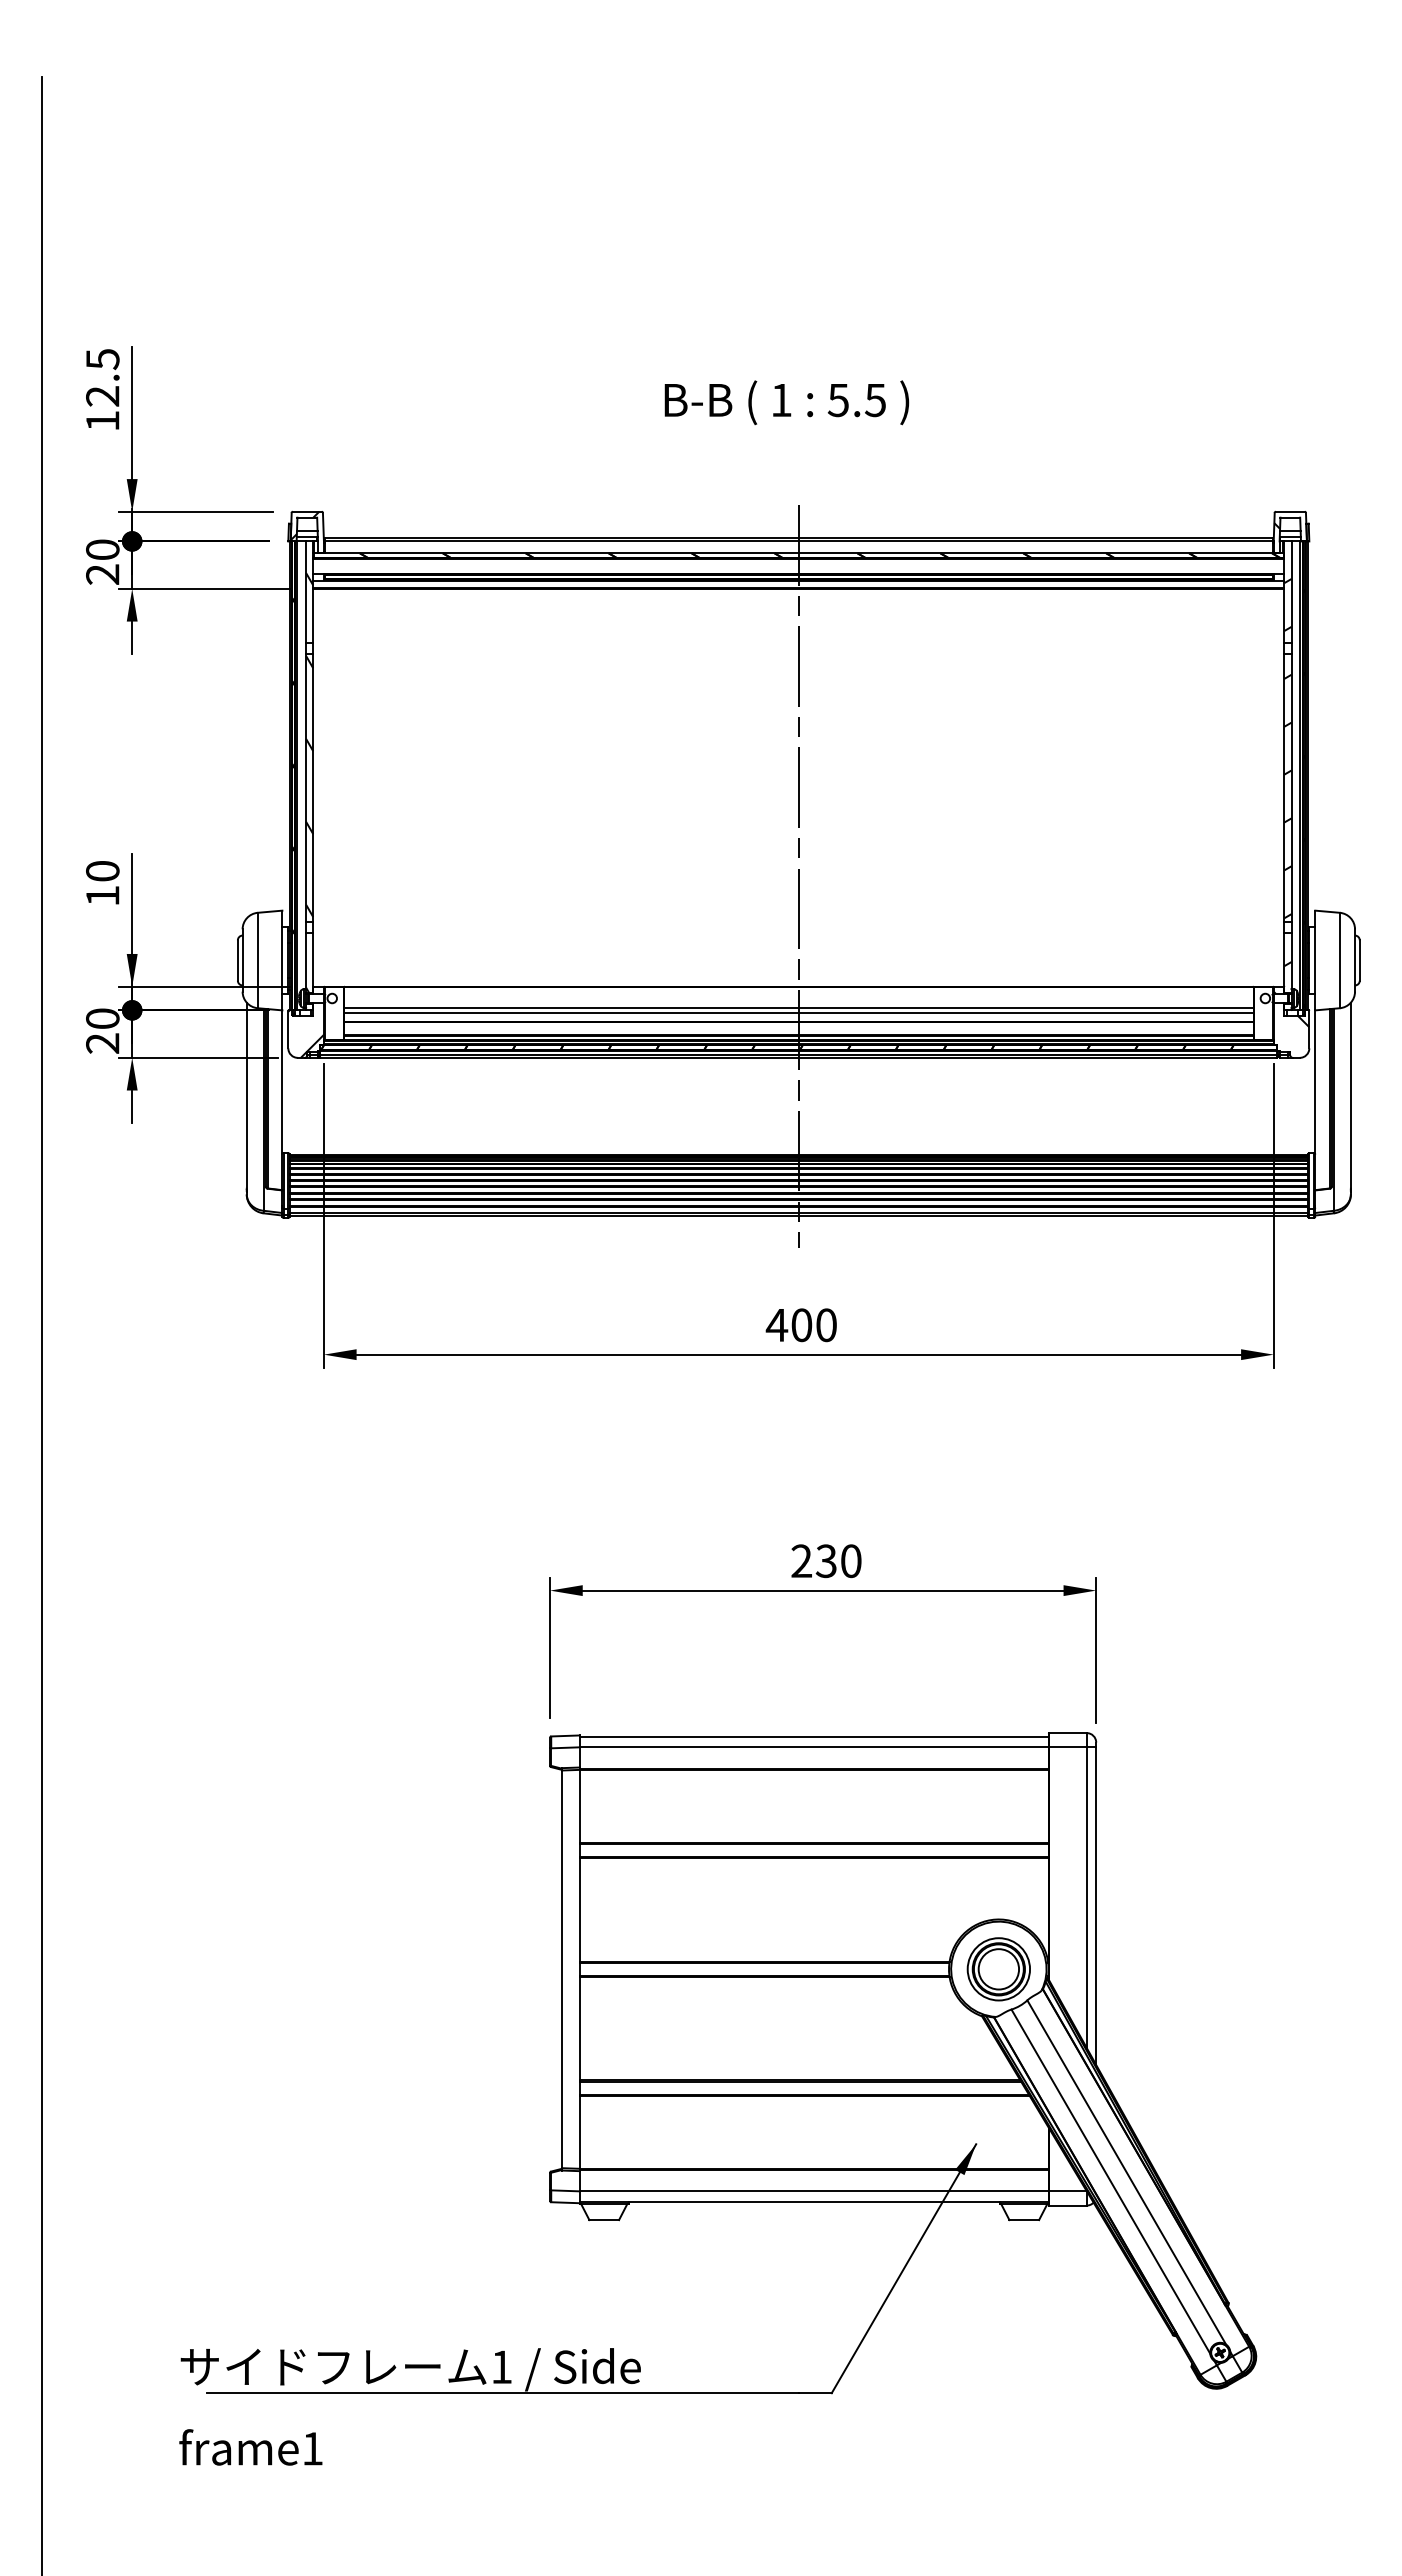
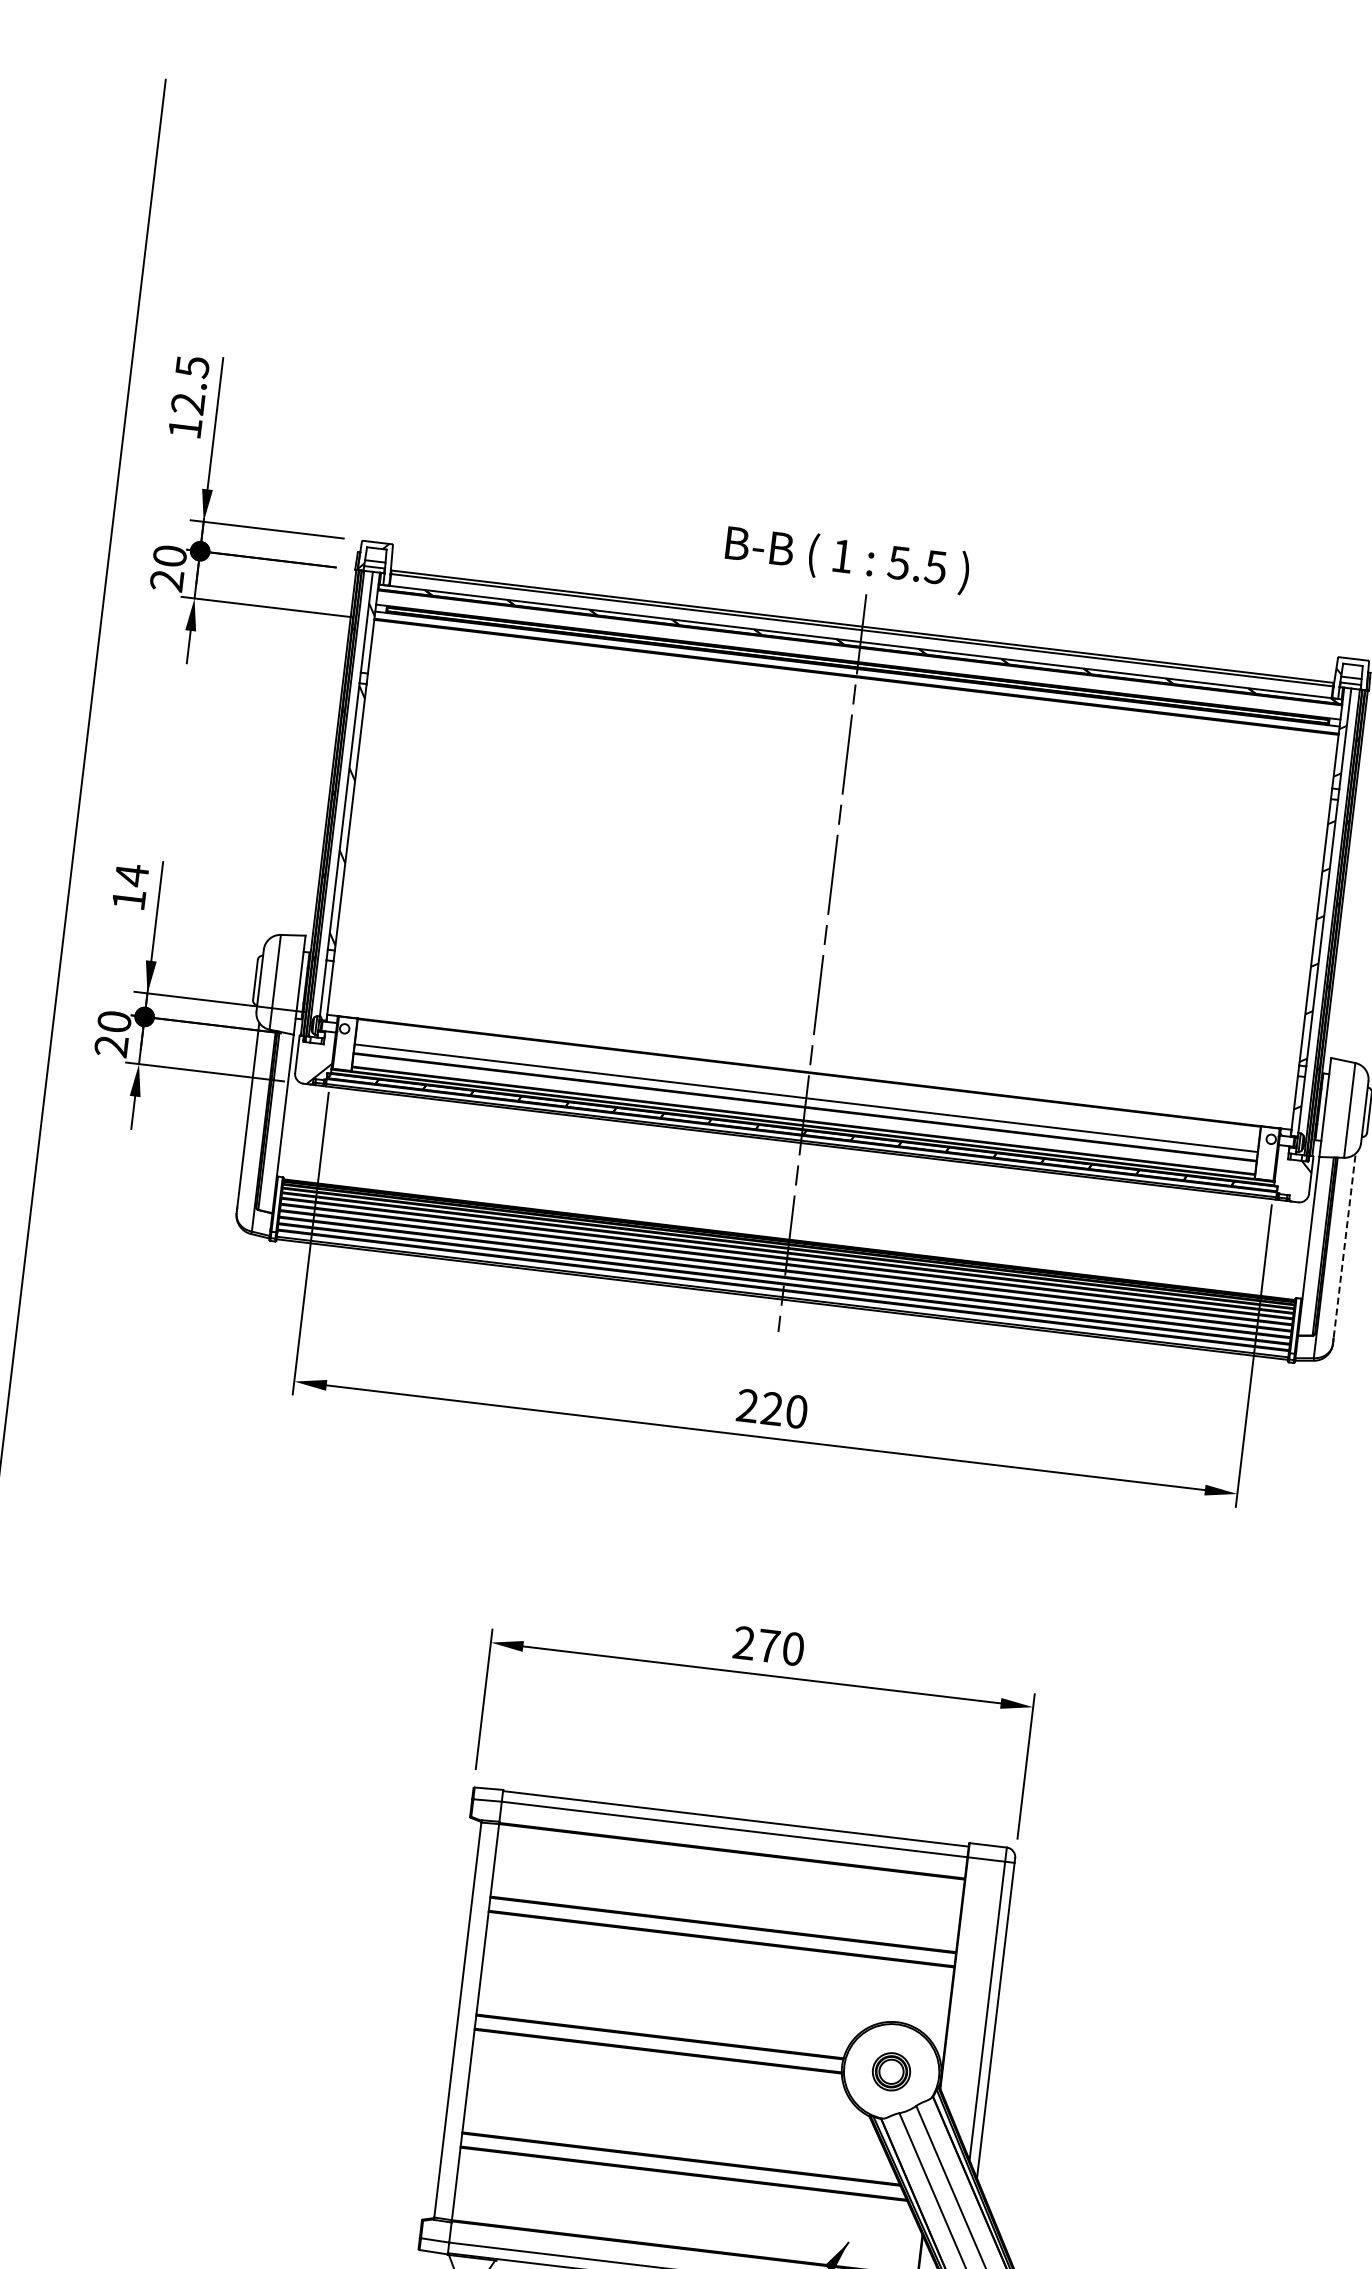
text: (786, 402) -> (847, 559), moved
text: (102, 871) -> (131, 875), 10 -> 14
line: (798, 1008) -> (806, 1093), removed
line: (1350, 1095) -> (1344, 1245), solid -> dashed
text: (788, 1325) -> (759, 1407), 400 -> 220
text: (825, 1561) -> (767, 1646), 230 -> 270
part: (998, 1969) -> (891, 2071), size x0.6

